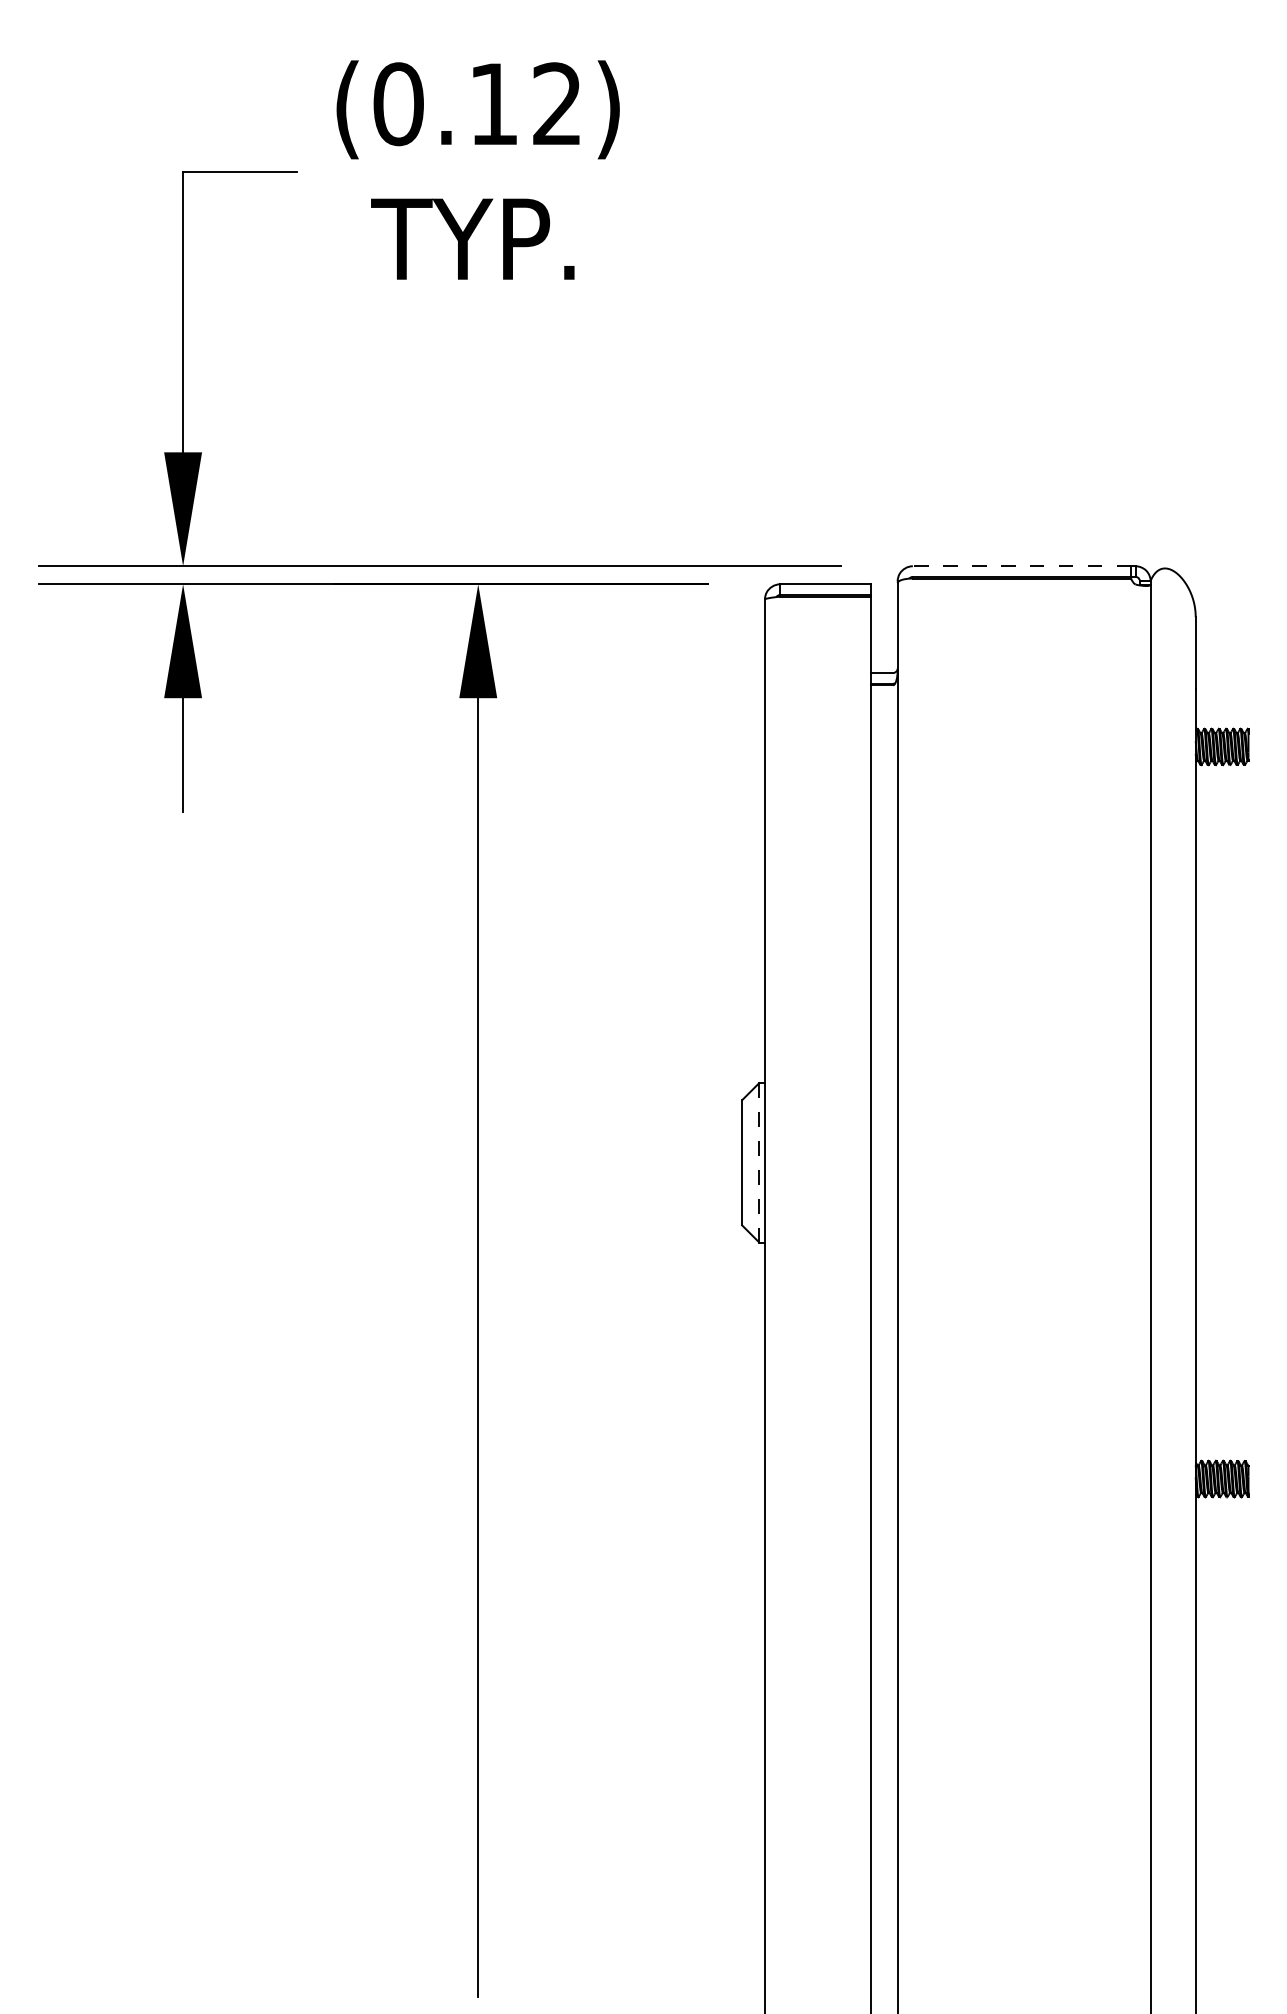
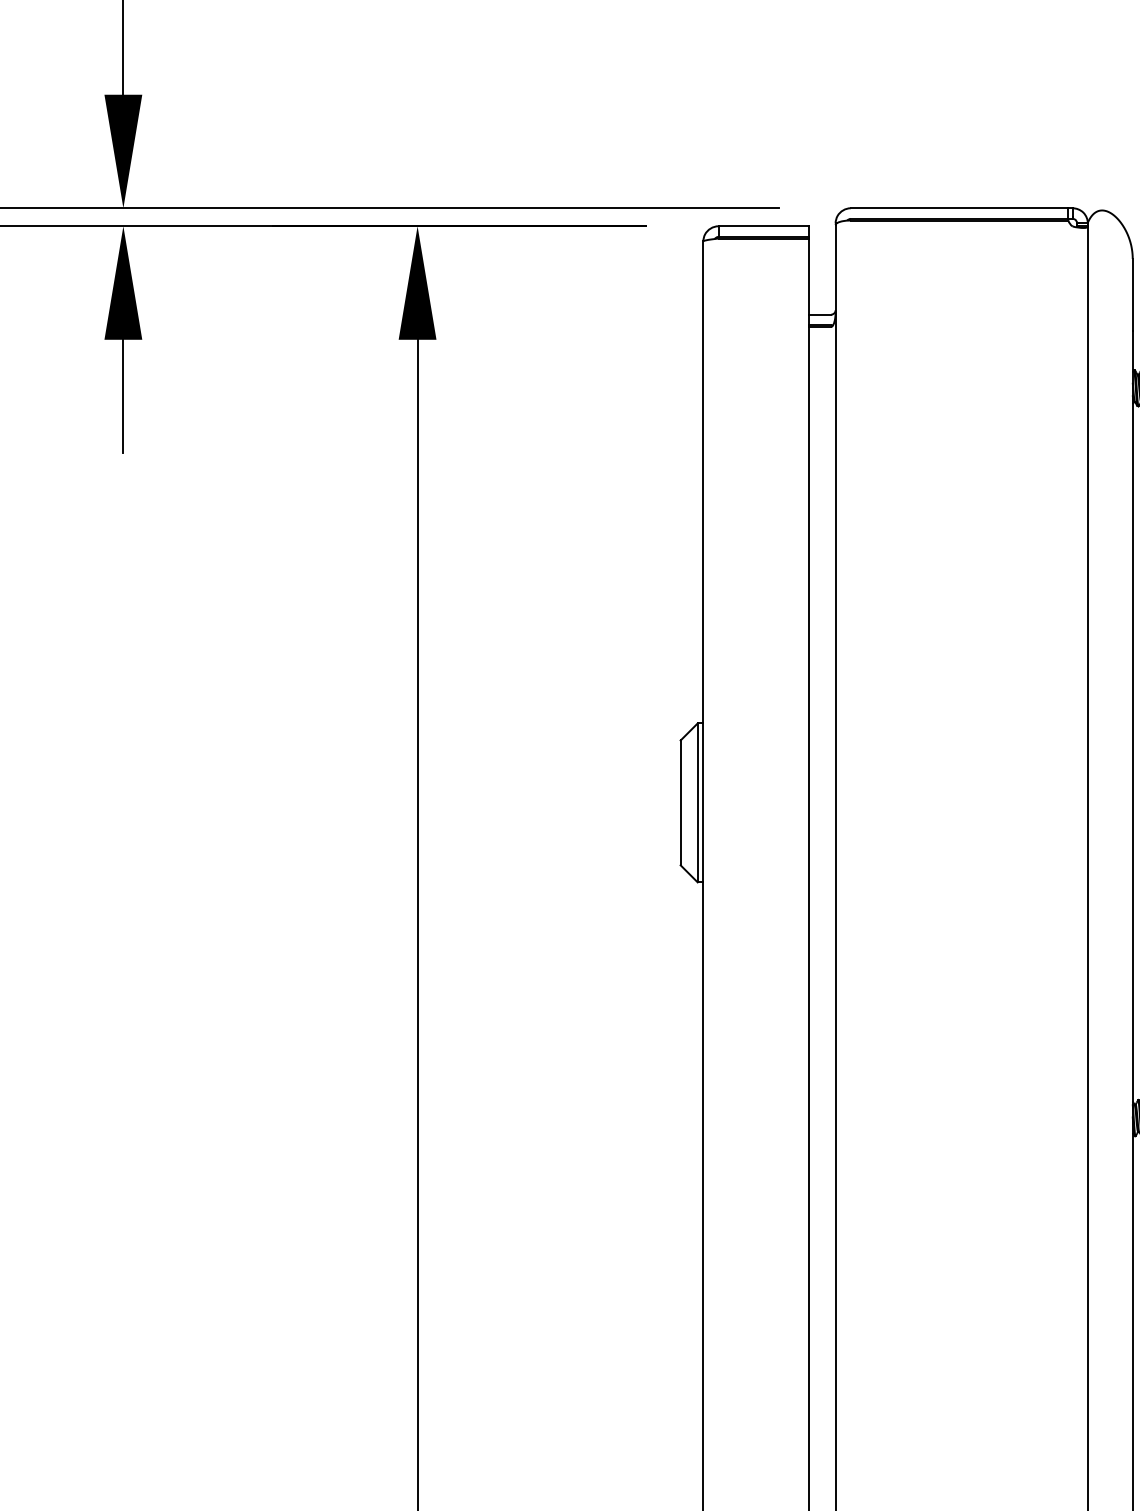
line: (1021, 566) -> (959, 208), dashed -> solid
line: (759, 1162) -> (697, 802), dashed -> solid

